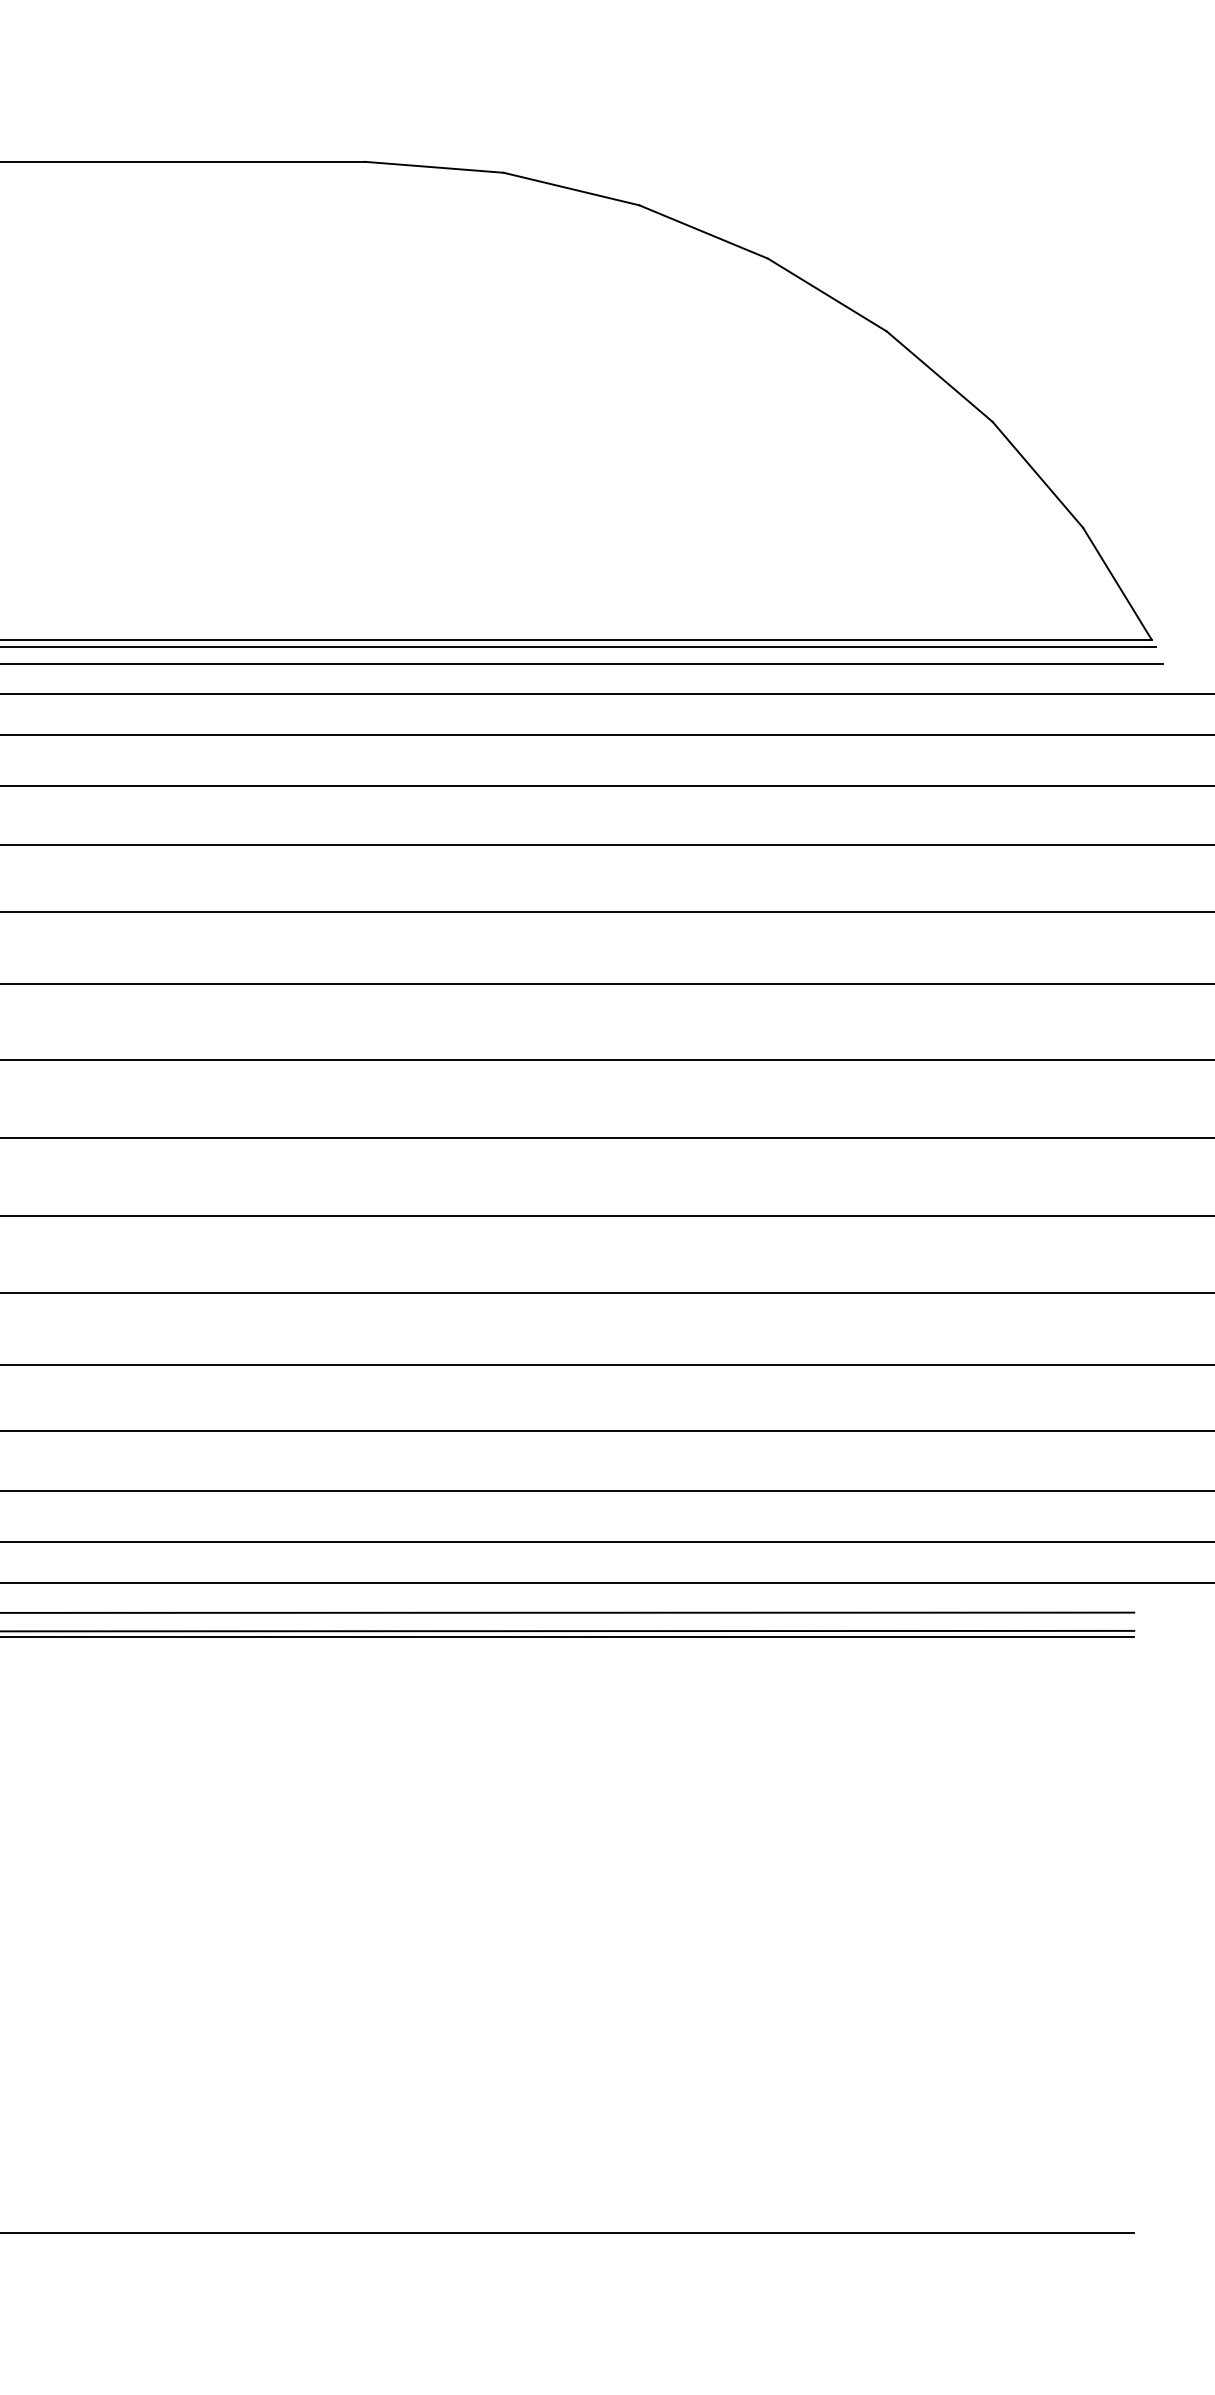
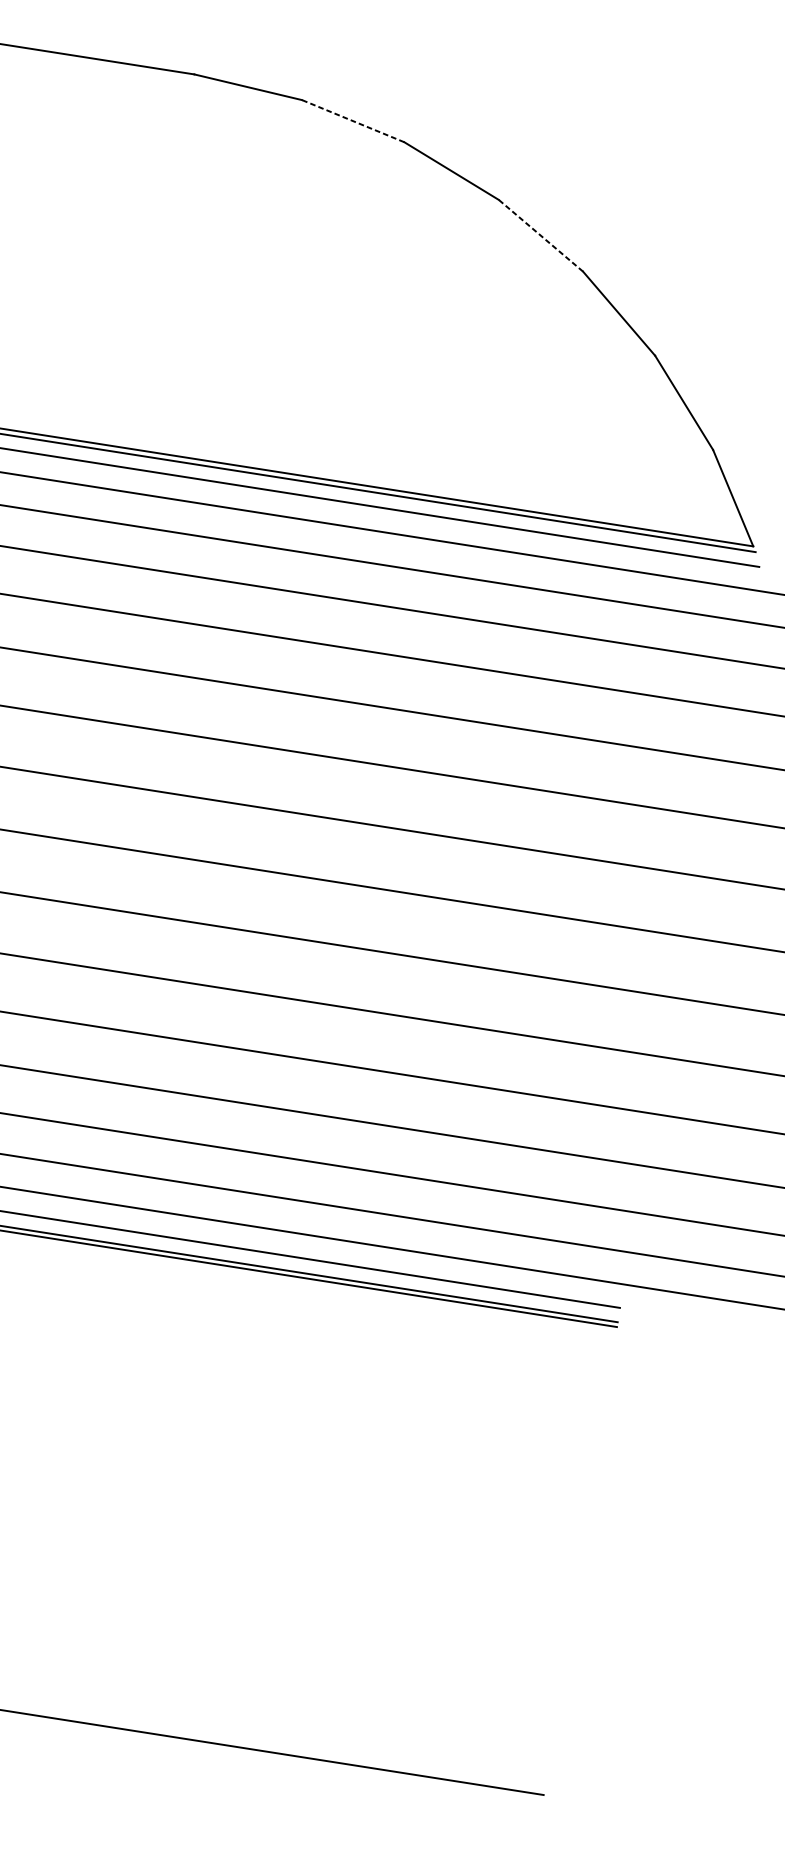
line: (571, 189) -> (353, 121), solid -> dashed
line: (827, 295) -> (541, 236), solid -> dashed

